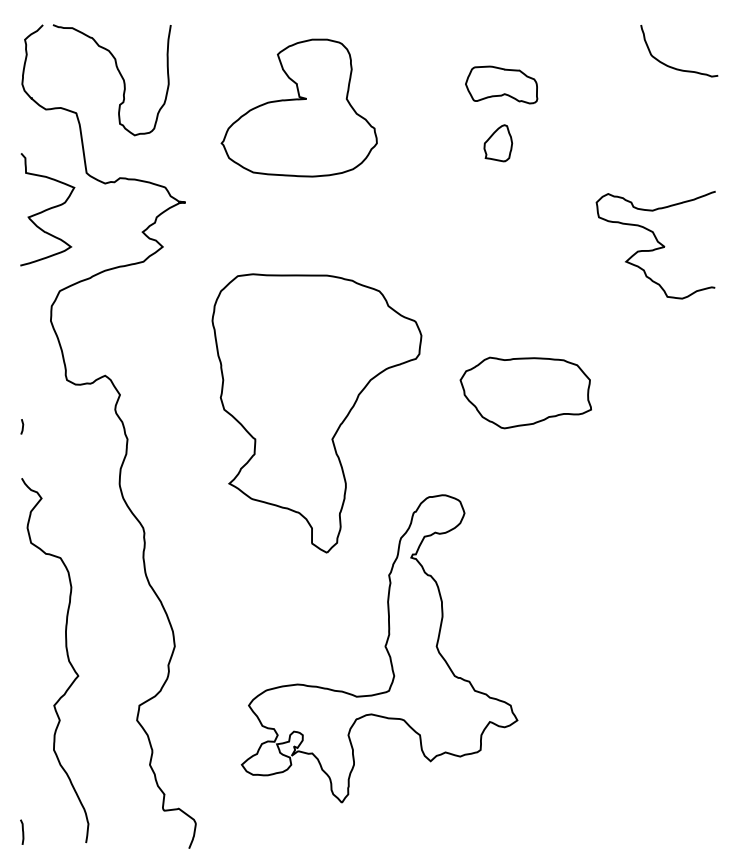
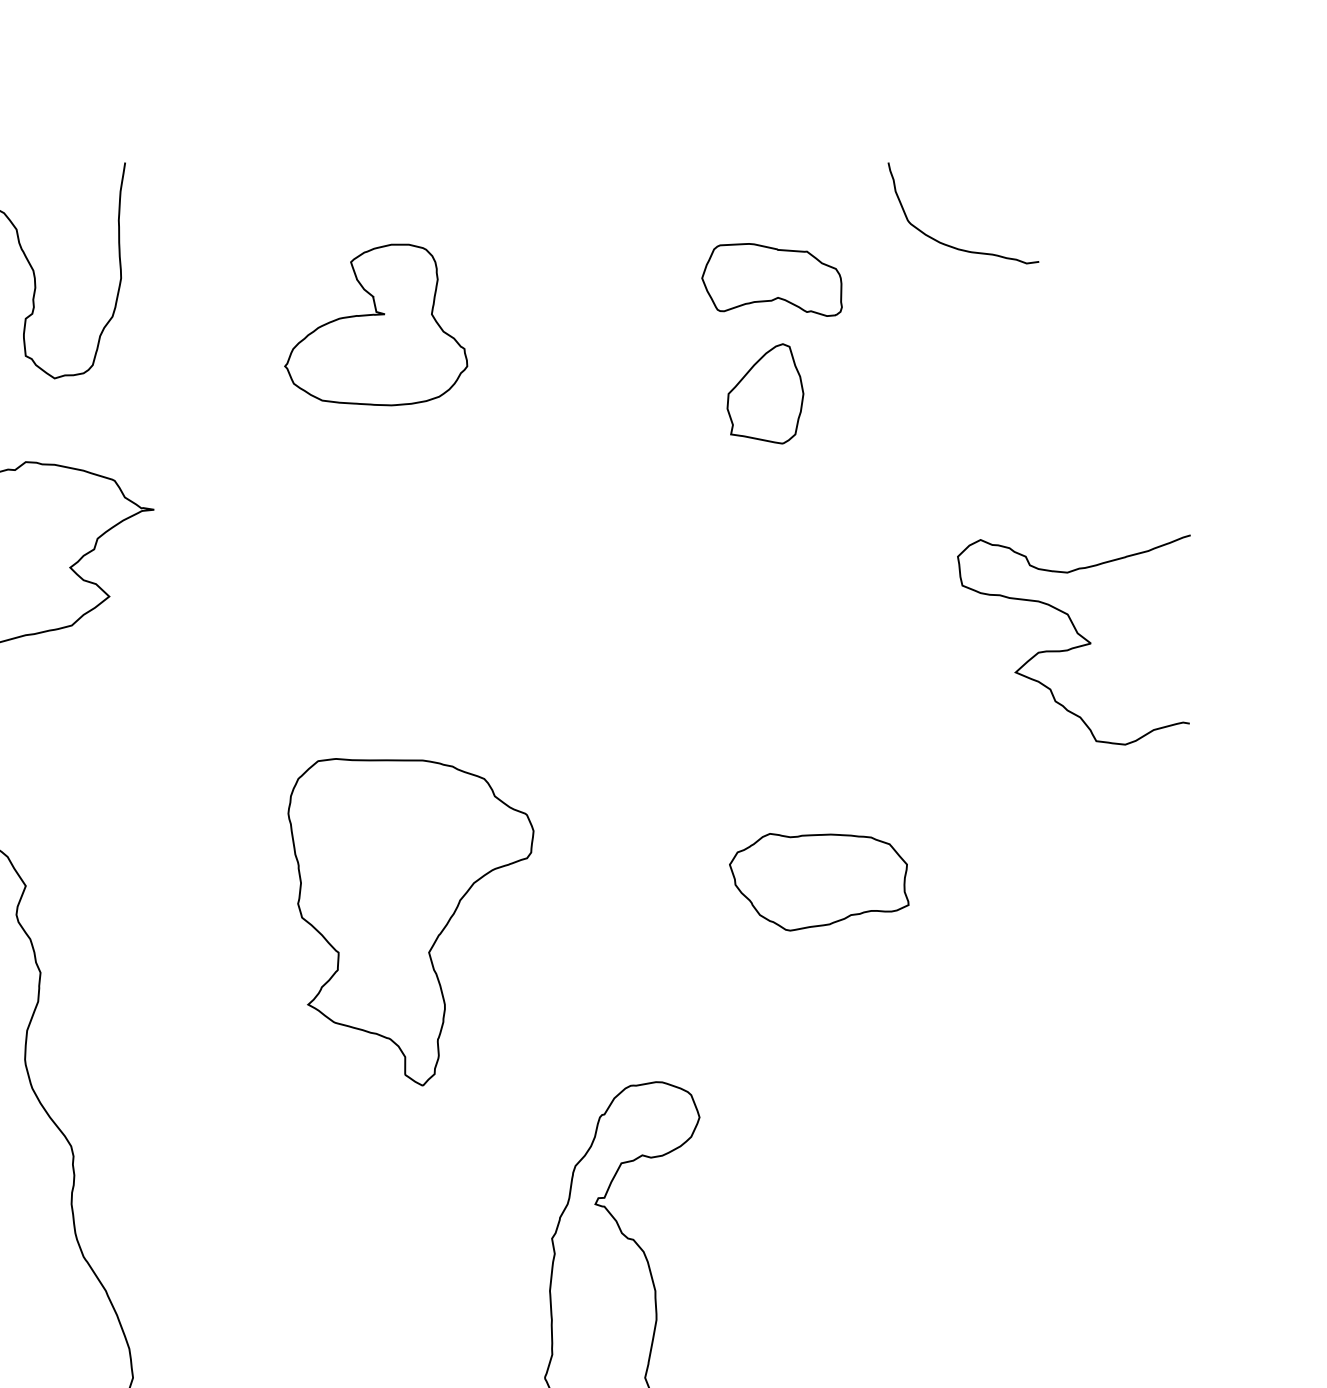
curve: (675, 67) -> (955, 245), moved
part: (298, 107) -> (374, 323), size x0.6
part: (498, 143) -> (765, 394), size x1.4
curve: (657, 242) -> (1076, 634), moved
part: (525, 392) -> (818, 881), size x0.7
part: (316, 413) -> (410, 922), size x0.6

